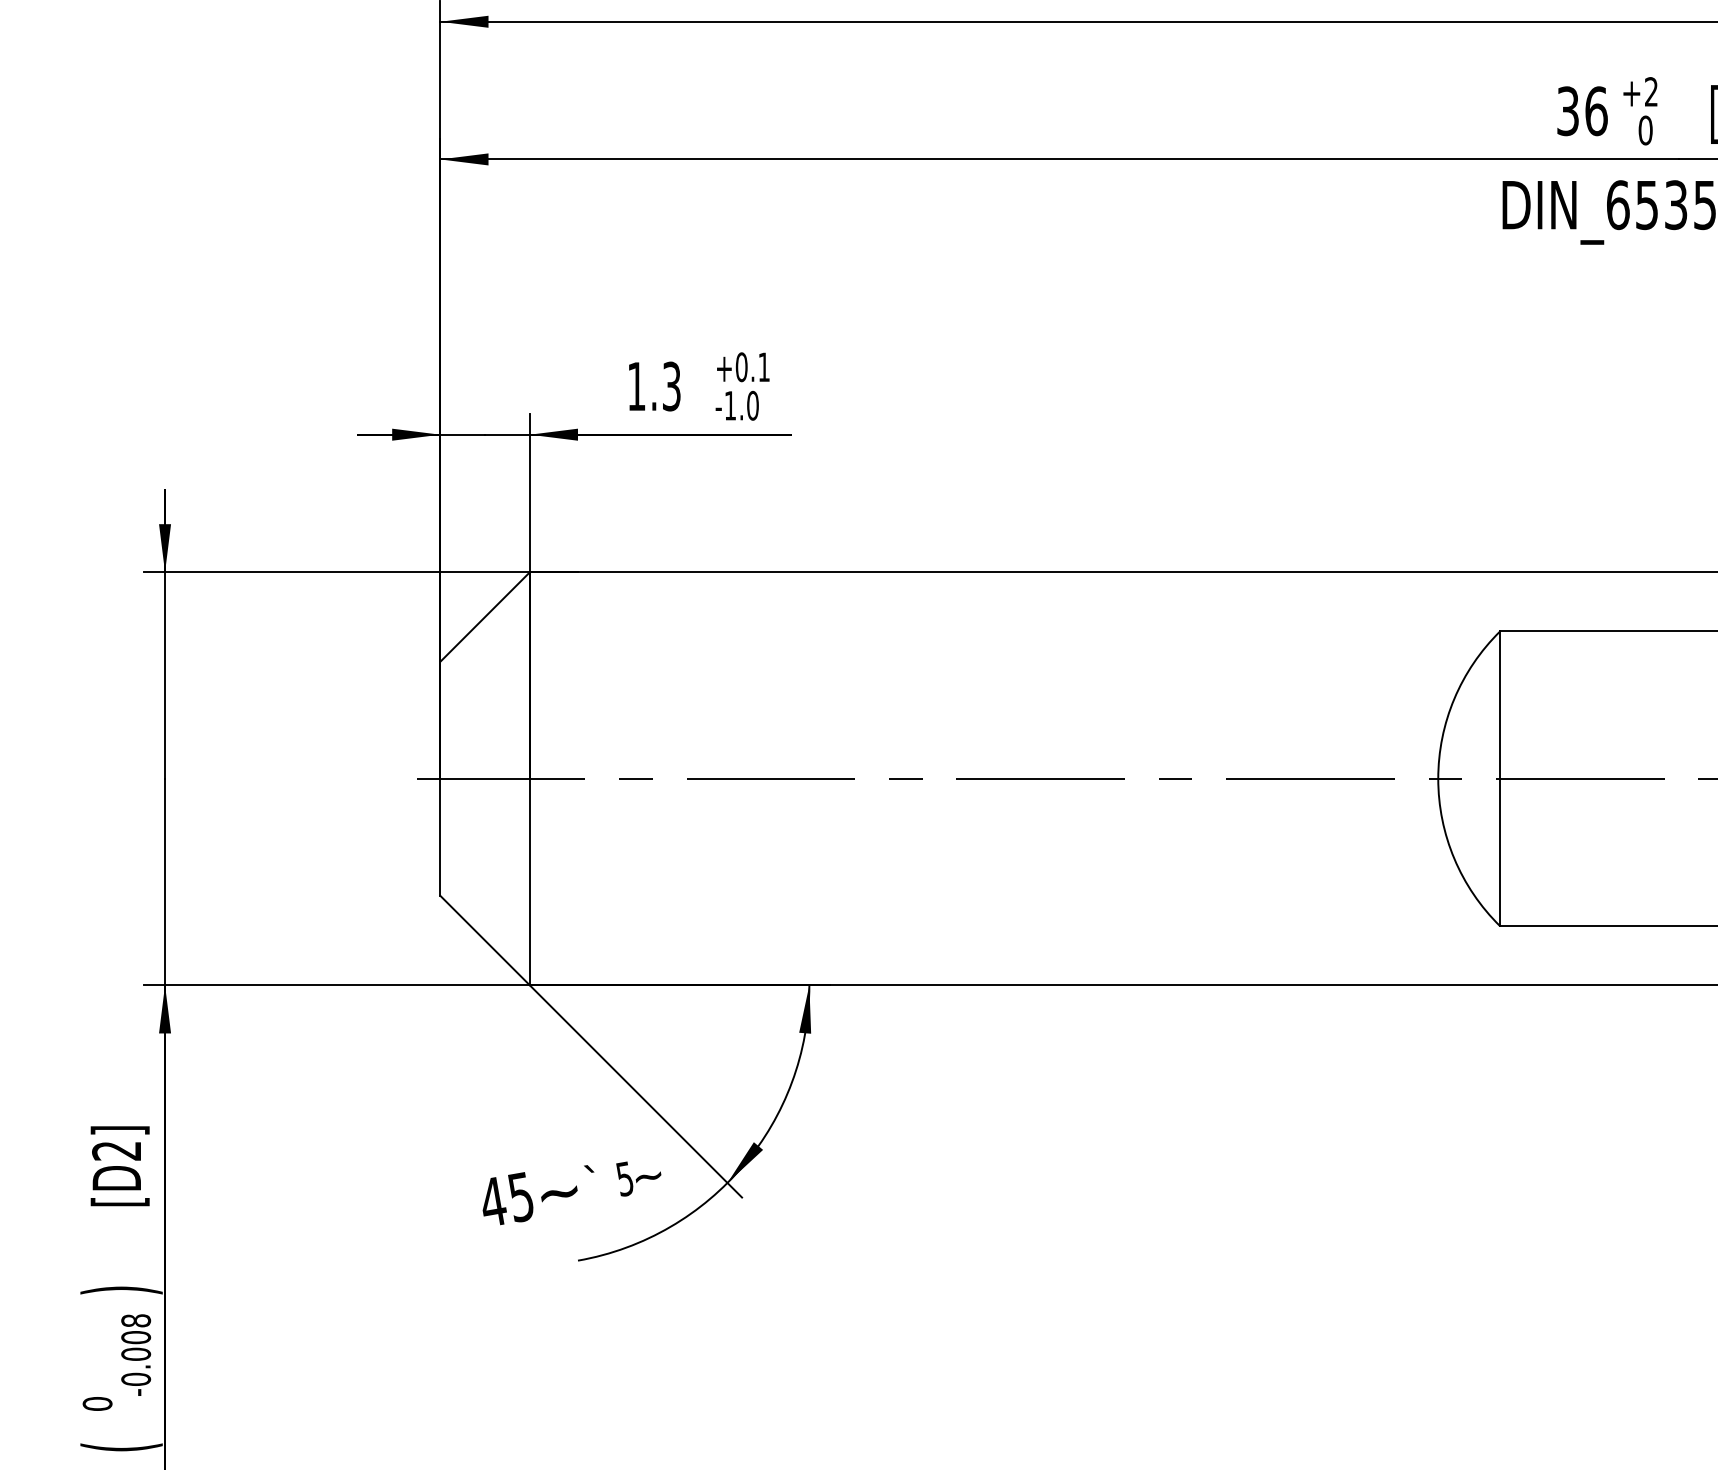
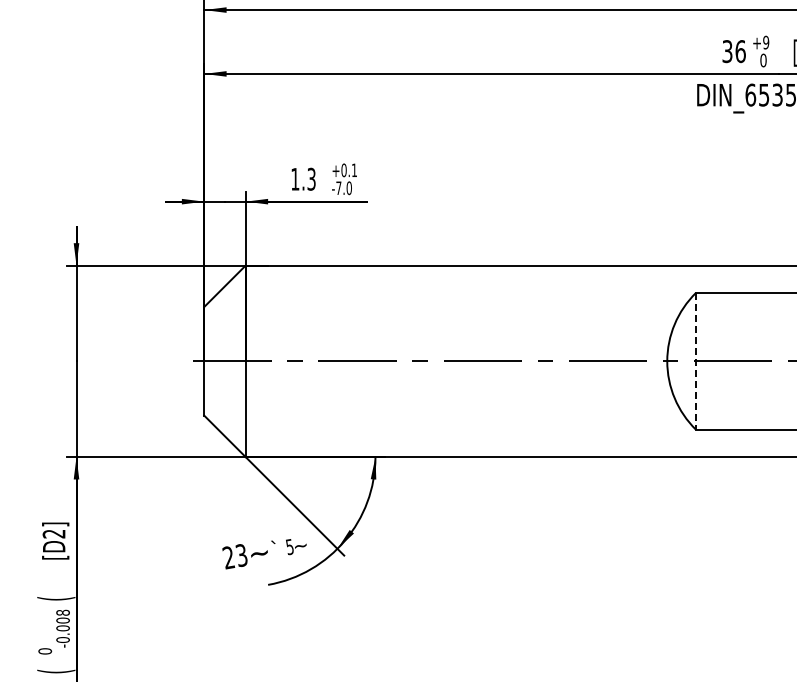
text: (1652, 91) -> (766, 42), +2 -> +9
text: (729, 404) -> (338, 187), -1.0 -> -7.0
line: (1501, 779) -> (696, 361), solid -> dashed
text: (505, 1199) -> (234, 556), 45 -> 23
text: (121, 1289) -> (56, 598), ) -> (

